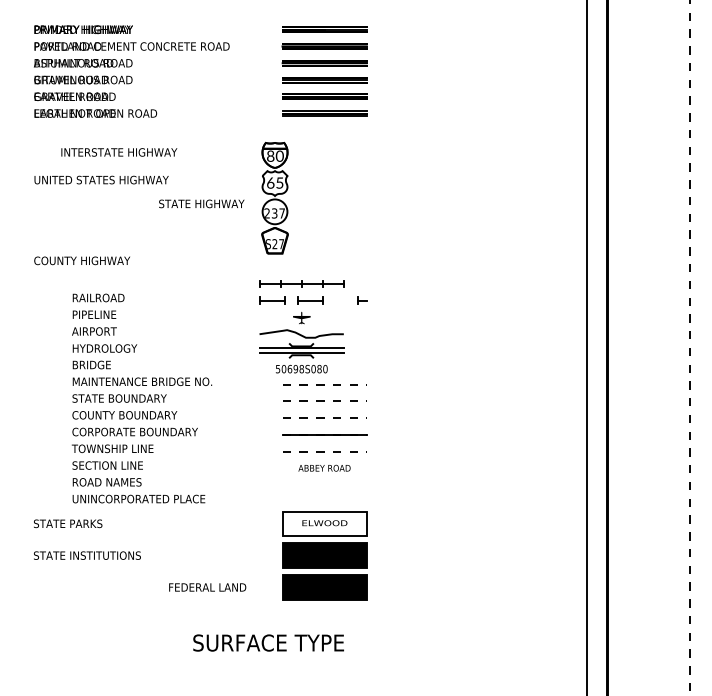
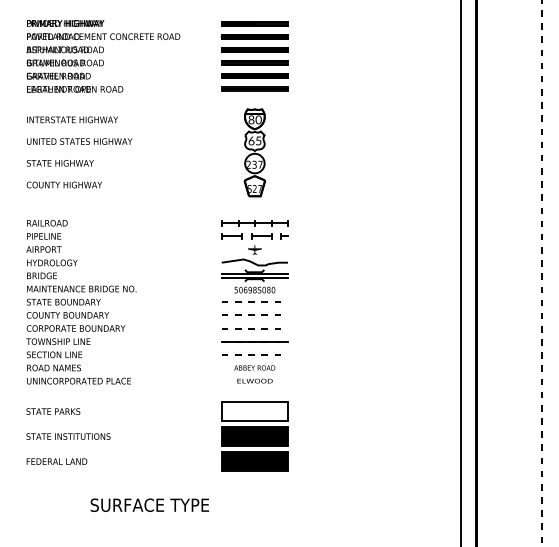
text: (119, 151) -> (72, 119), moved
part: (274, 197) -> (254, 152), moved
text: (200, 204) -> (59, 163), moved
text: (81, 260) -> (63, 184), moved
part: (301, 326) -> (254, 256), moved
text: (142, 397) -> (81, 301), moved
text: (324, 522) -> (254, 380), moved
text: (207, 587) -> (56, 461), moved
text: (268, 642) -> (149, 504), moved

